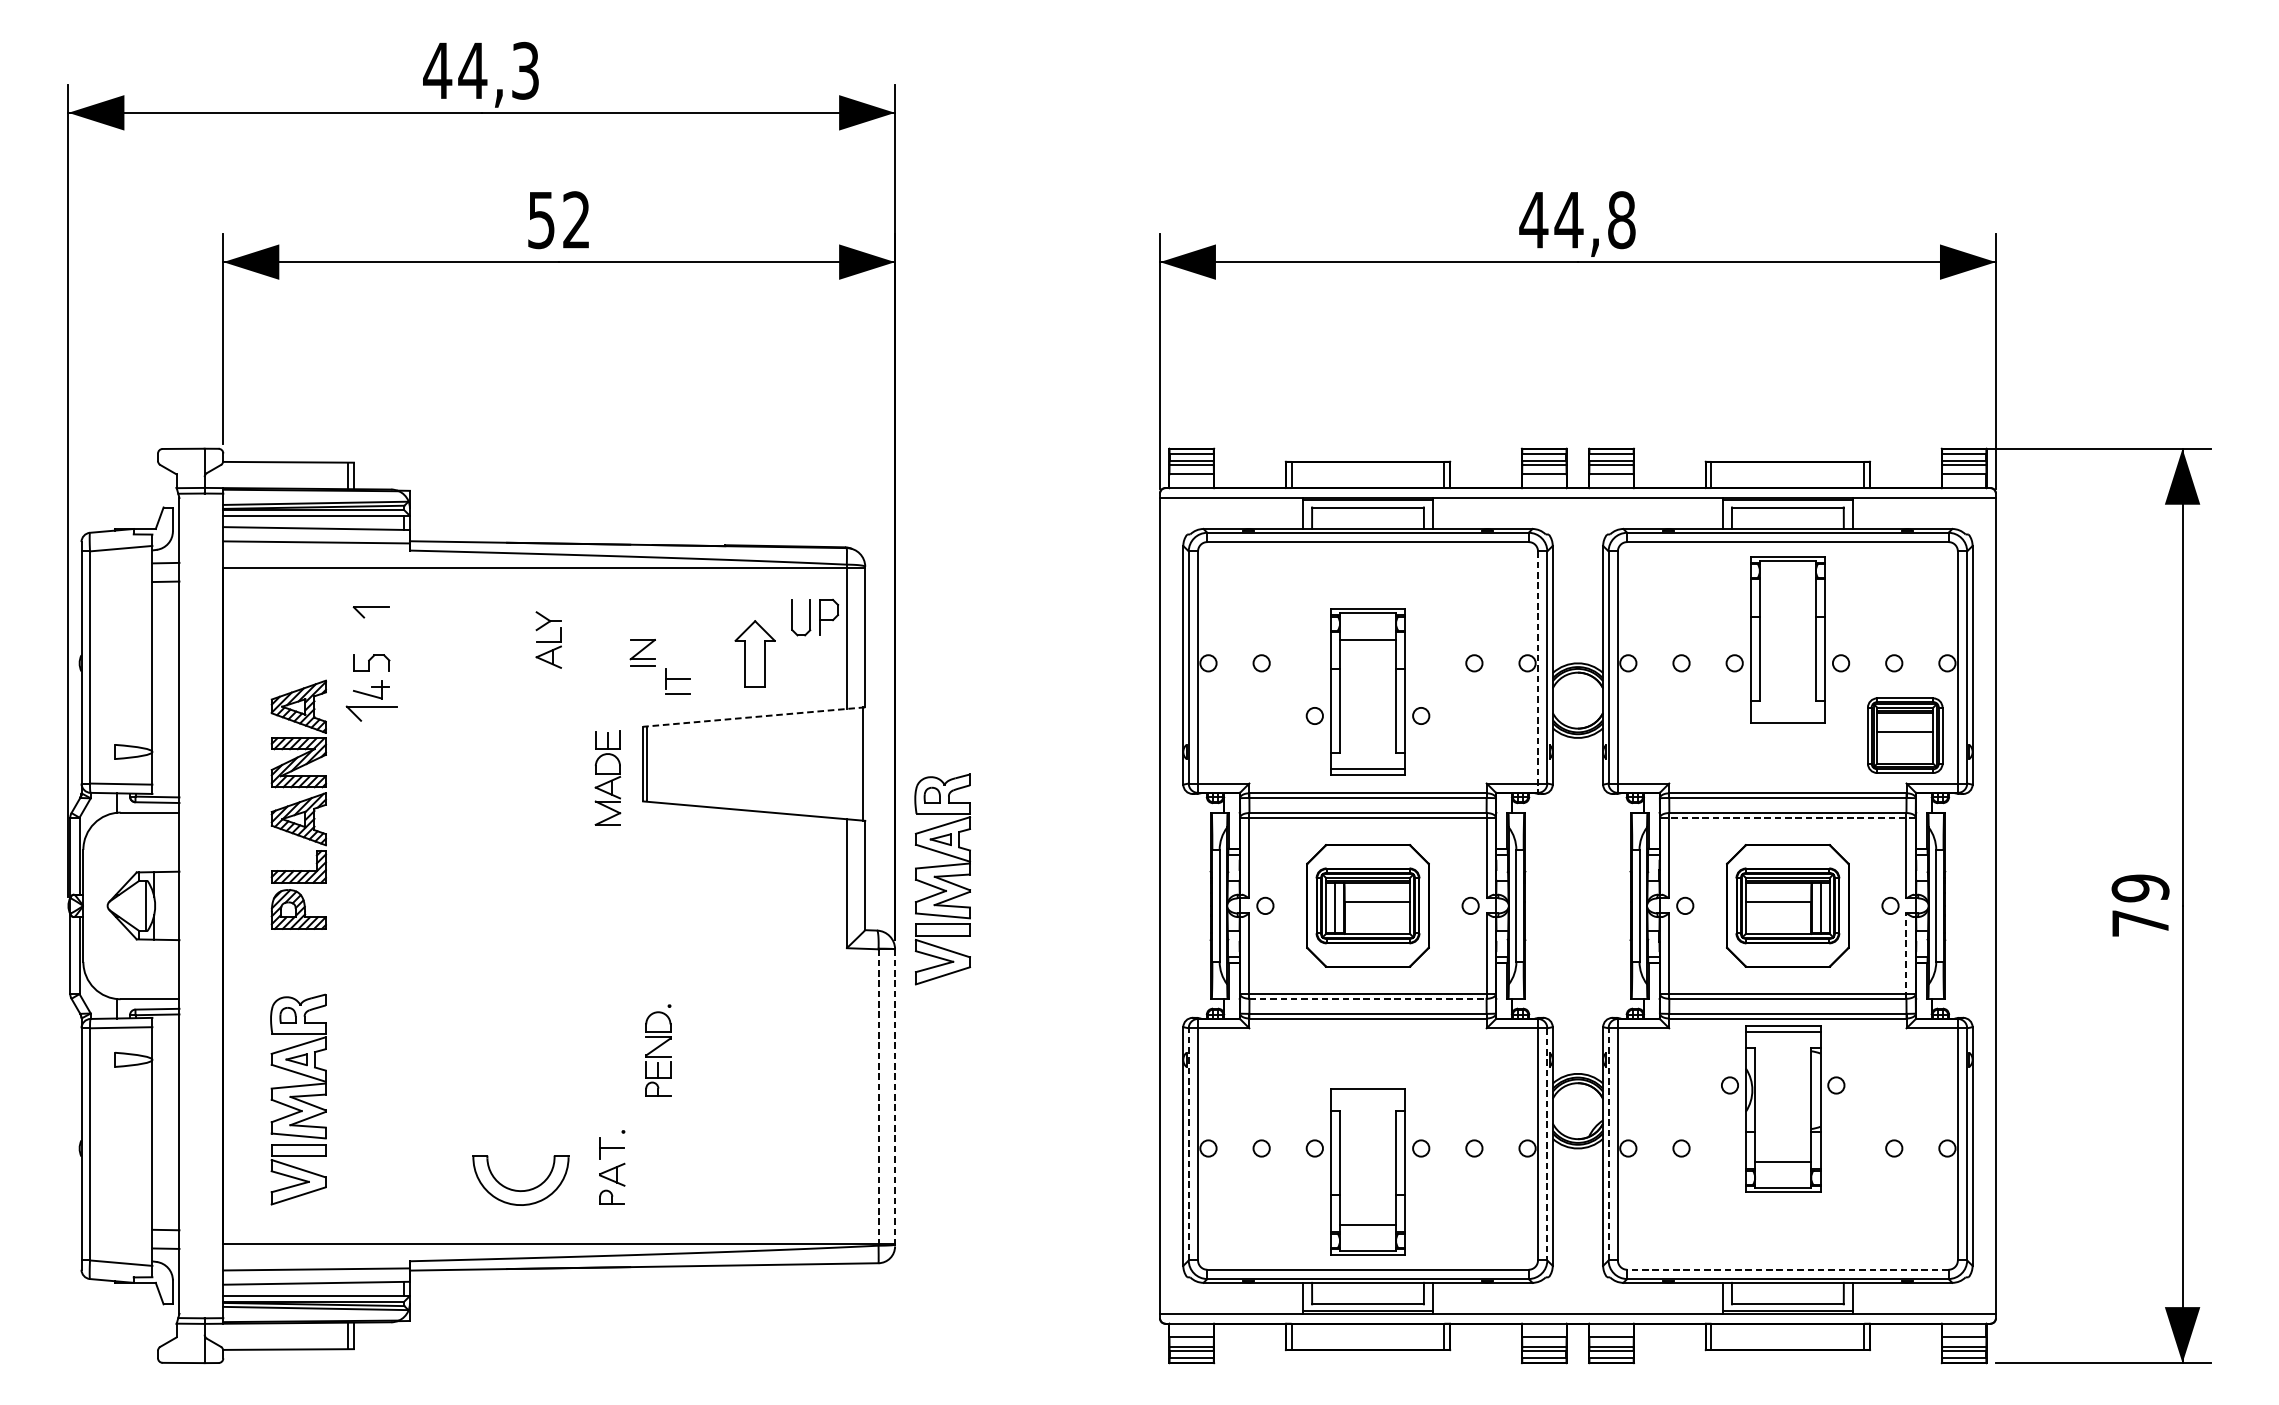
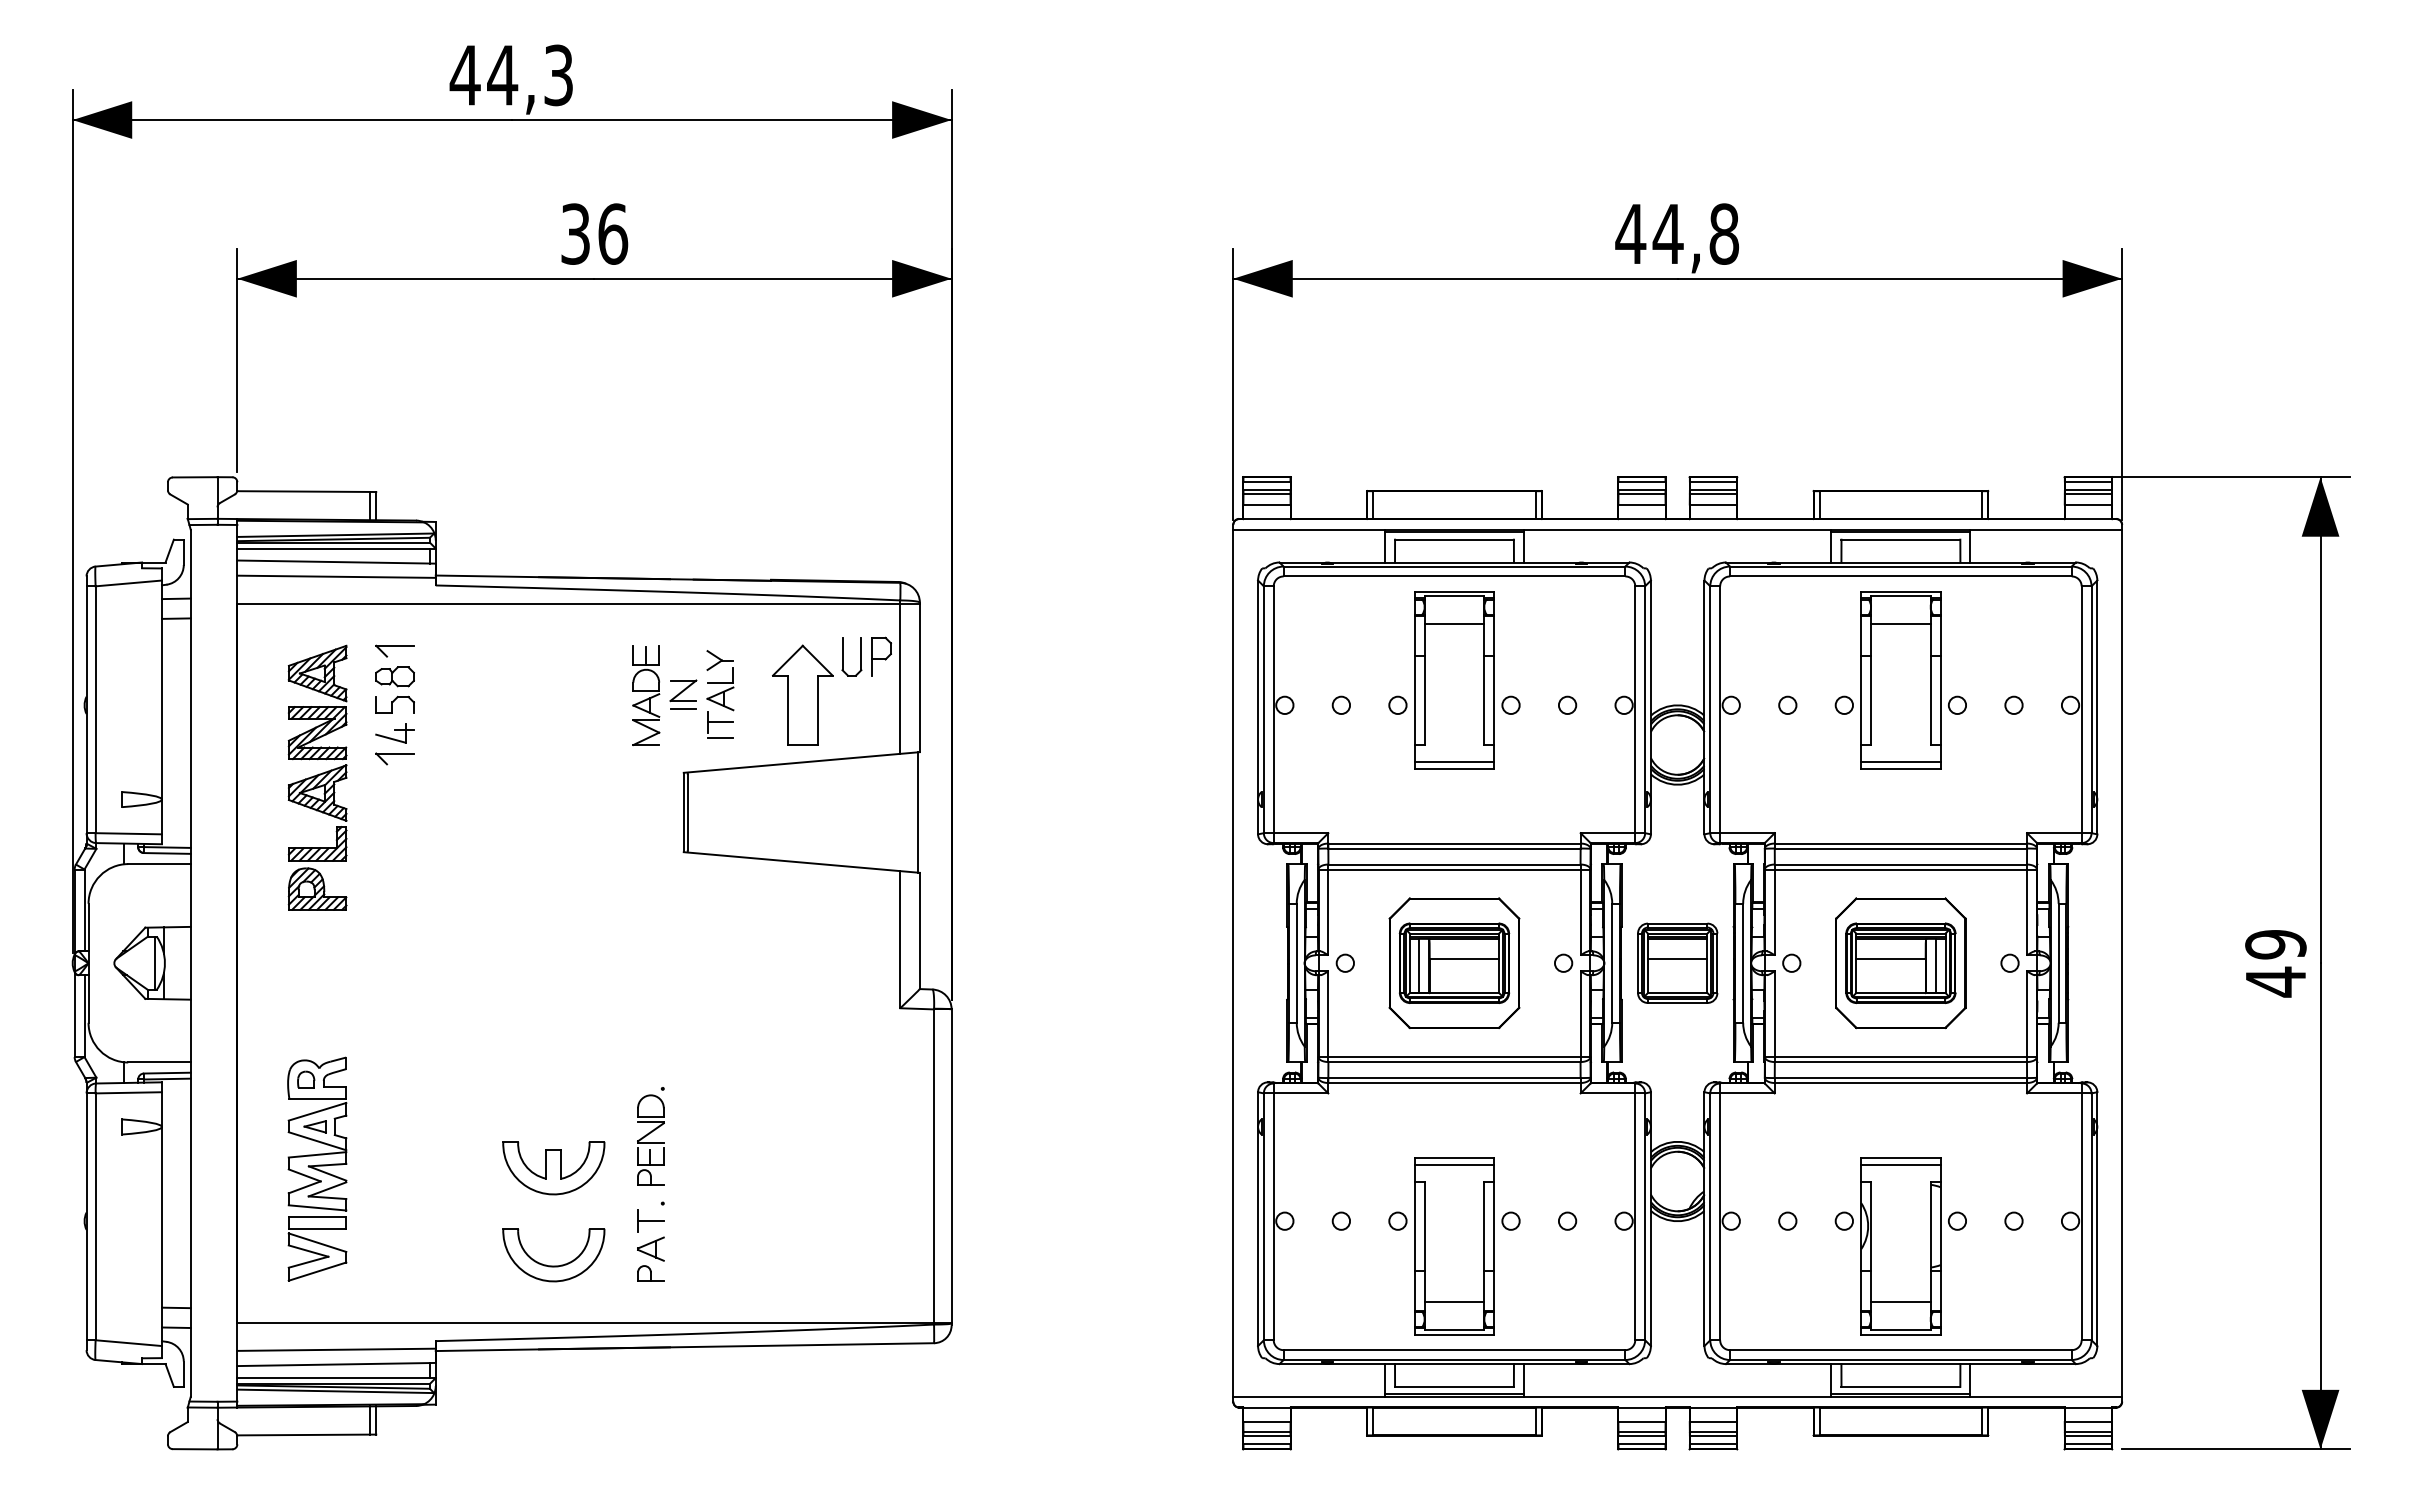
text: (559, 219) -> (594, 233), 52 -> 36
line: (1787, 587) -> (1900, 624), added
part: (371, 636) -> (394, 676), added
part: (548, 639) -> (720, 680), moved
part: (754, 653) -> (802, 694), size x1.43
line: (1538, 672) -> (1635, 715), dashed -> solid
part: (1368, 692) -> (1454, 680), moved
part: (371, 713) -> (394, 758), size x0.71
line: (1787, 716) -> (1900, 761), added
line: (753, 717) -> (801, 762), dashed -> solid
part: (1905, 734) -> (1677, 962), moved
part: (608, 778) -> (646, 695), moved
part: (298, 804) -> (317, 777), moved
line: (1787, 817) -> (1900, 869), dashed -> solid
part: (942, 878) -> (1002, 934), removed
text: (2140, 923) -> (2275, 981), 79 -> 49
line: (1906, 955) -> (2026, 1016), dashed -> solid
line: (1368, 999) -> (1454, 1062), dashed -> solid
part: (657, 1050) -> (650, 1136), moved
line: (1368, 1095) -> (1454, 1164), added
line: (878, 1097) -> (934, 1167), dashed -> solid
line: (894, 1097) -> (951, 1167), dashed -> solid
part: (520, 1098) -> (553, 1168), added
part: (1782, 1109) -> (1900, 1246), moved
line: (1188, 1144) -> (1263, 1216), dashed -> solid
line: (1608, 1144) -> (1710, 1216), dashed -> solid
line: (1547, 1145) -> (1645, 1217), dashed -> solid
line: (1787, 1270) -> (1900, 1350), dashed -> solid

